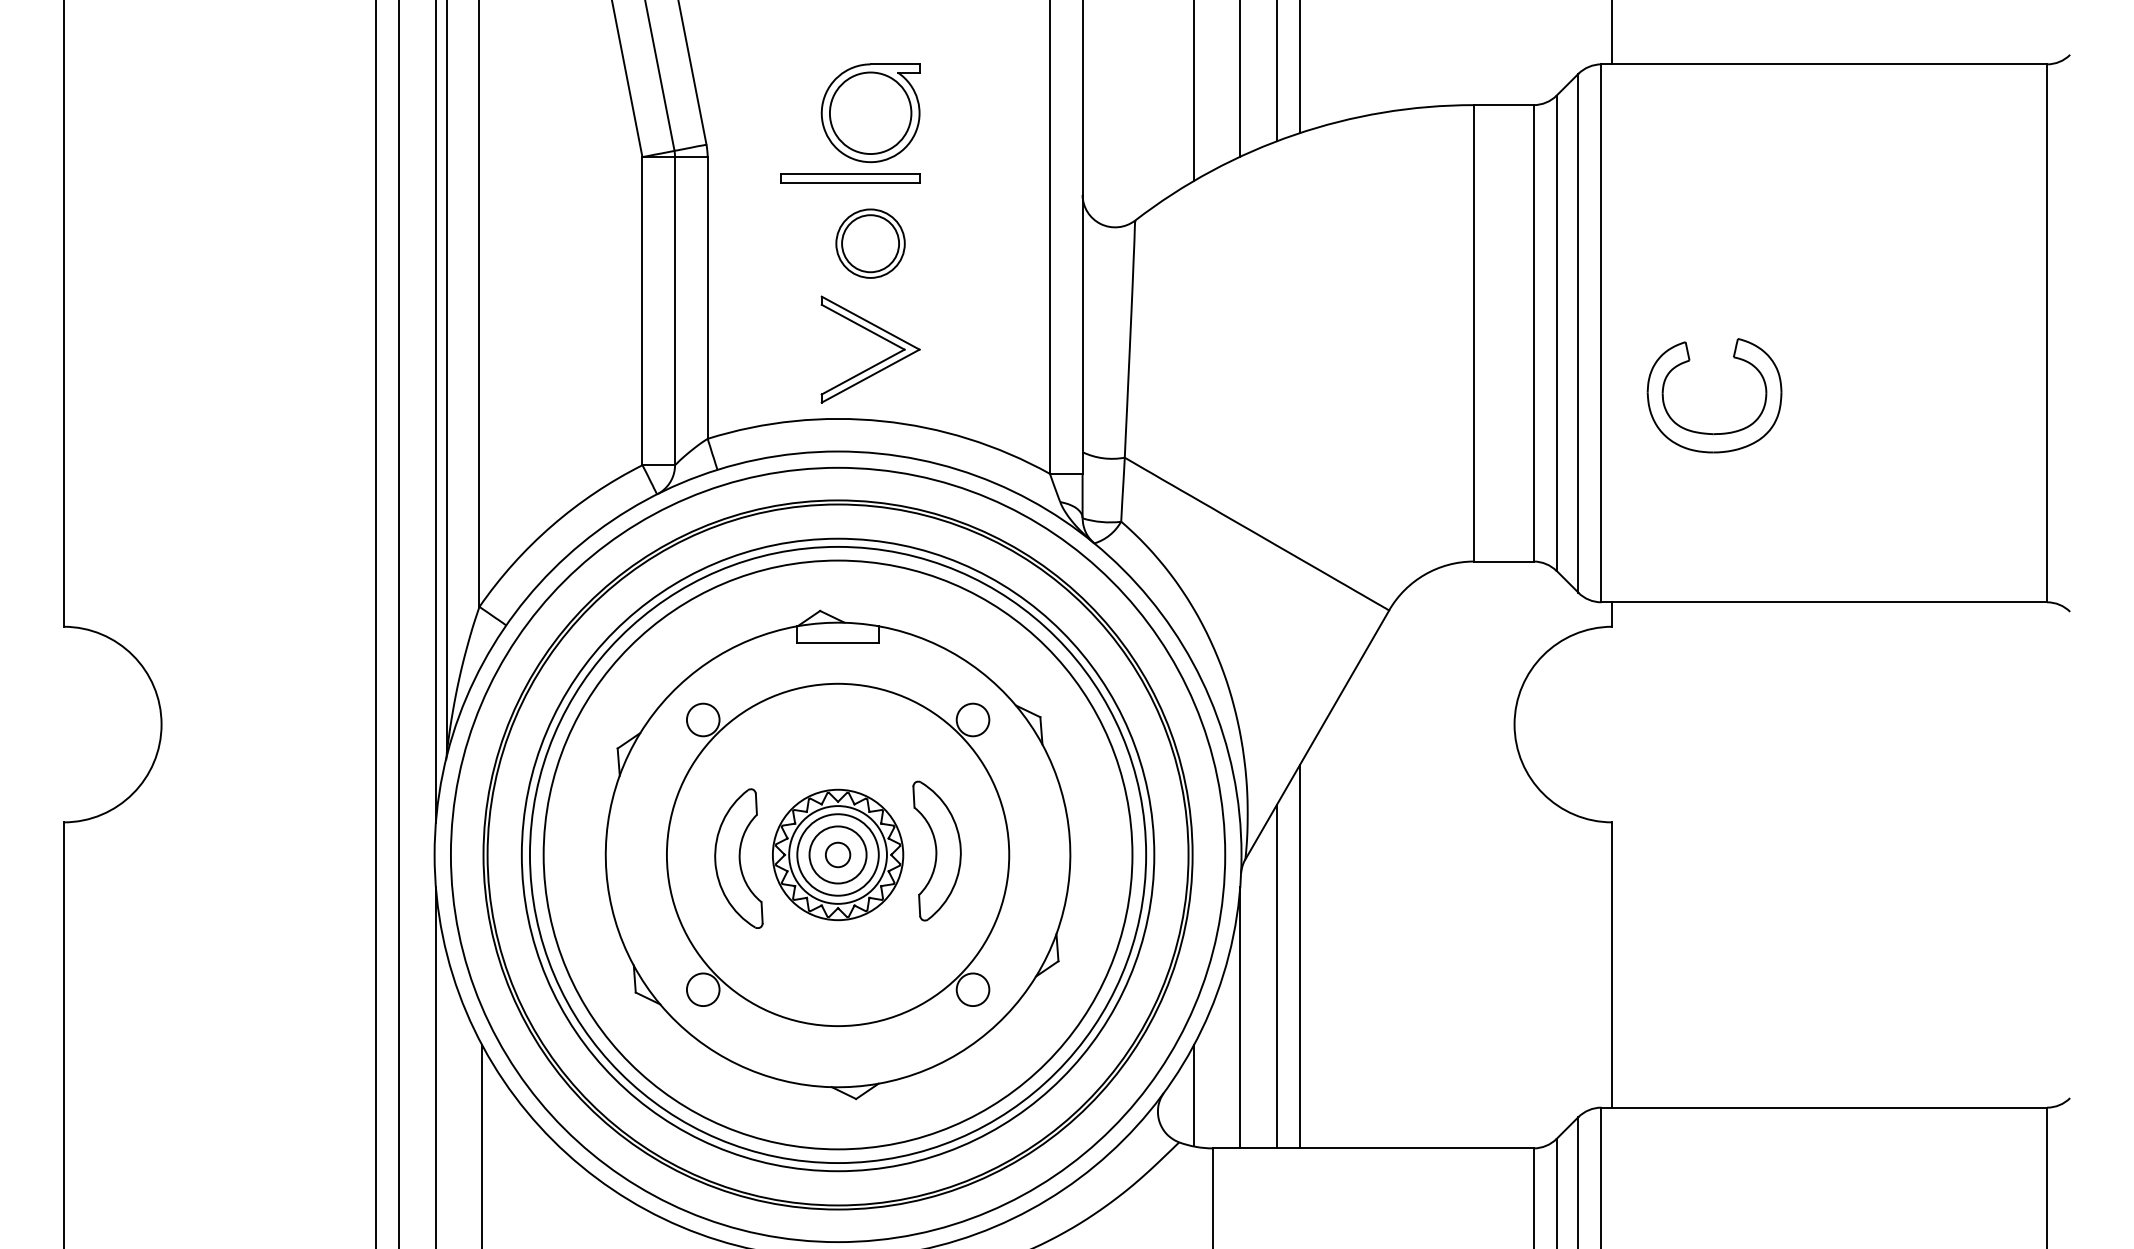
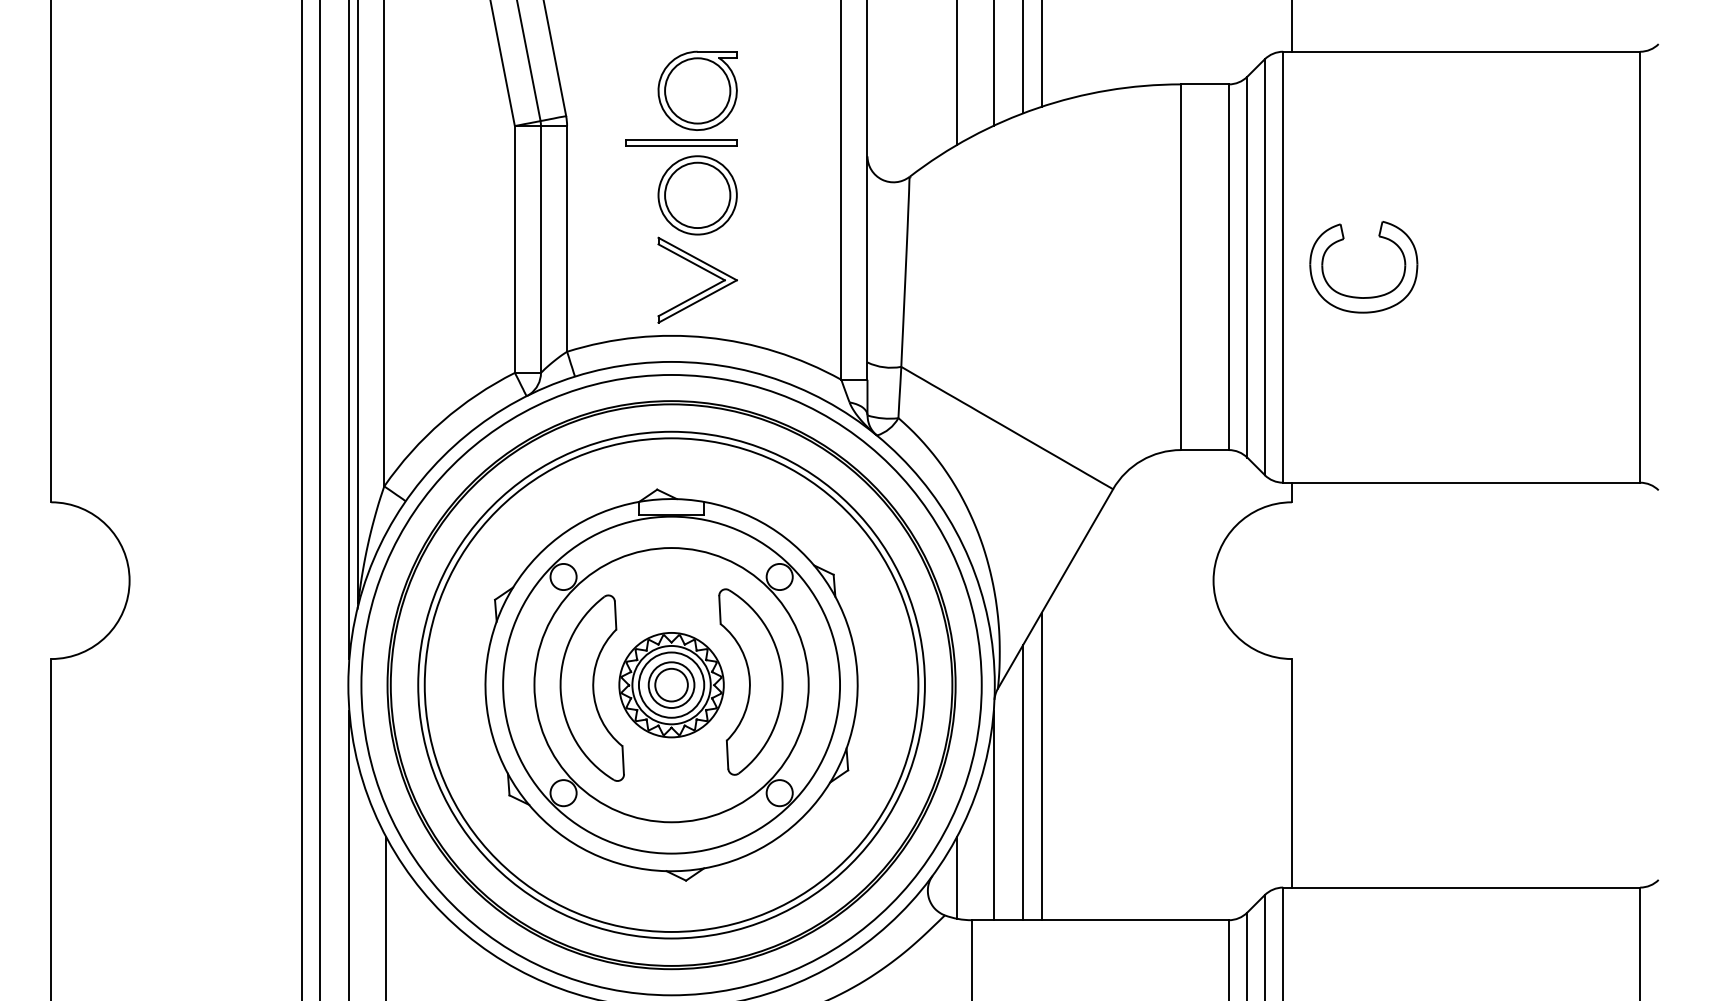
part: (870, 243) -> (697, 195), size x1.43
part: (1707, 432) -> (1358, 296), moved
part: (936, 850) -> (750, 681), size x1.67
circle: (837, 854) -> (671, 684), size x0.71
circle: (837, 854) -> (671, 684), size x1.67
part: (738, 857) -> (591, 687), size x1.67

